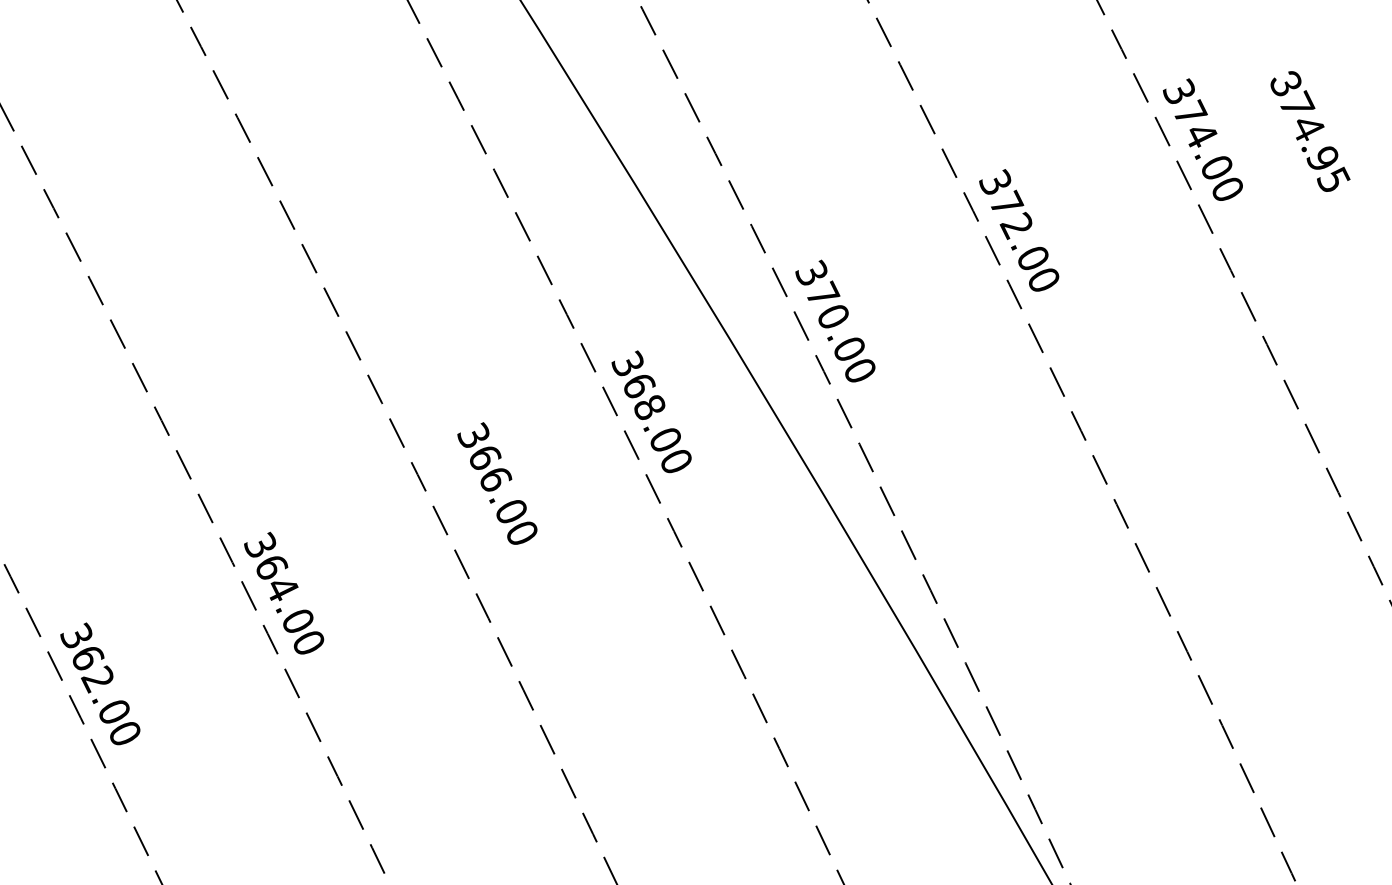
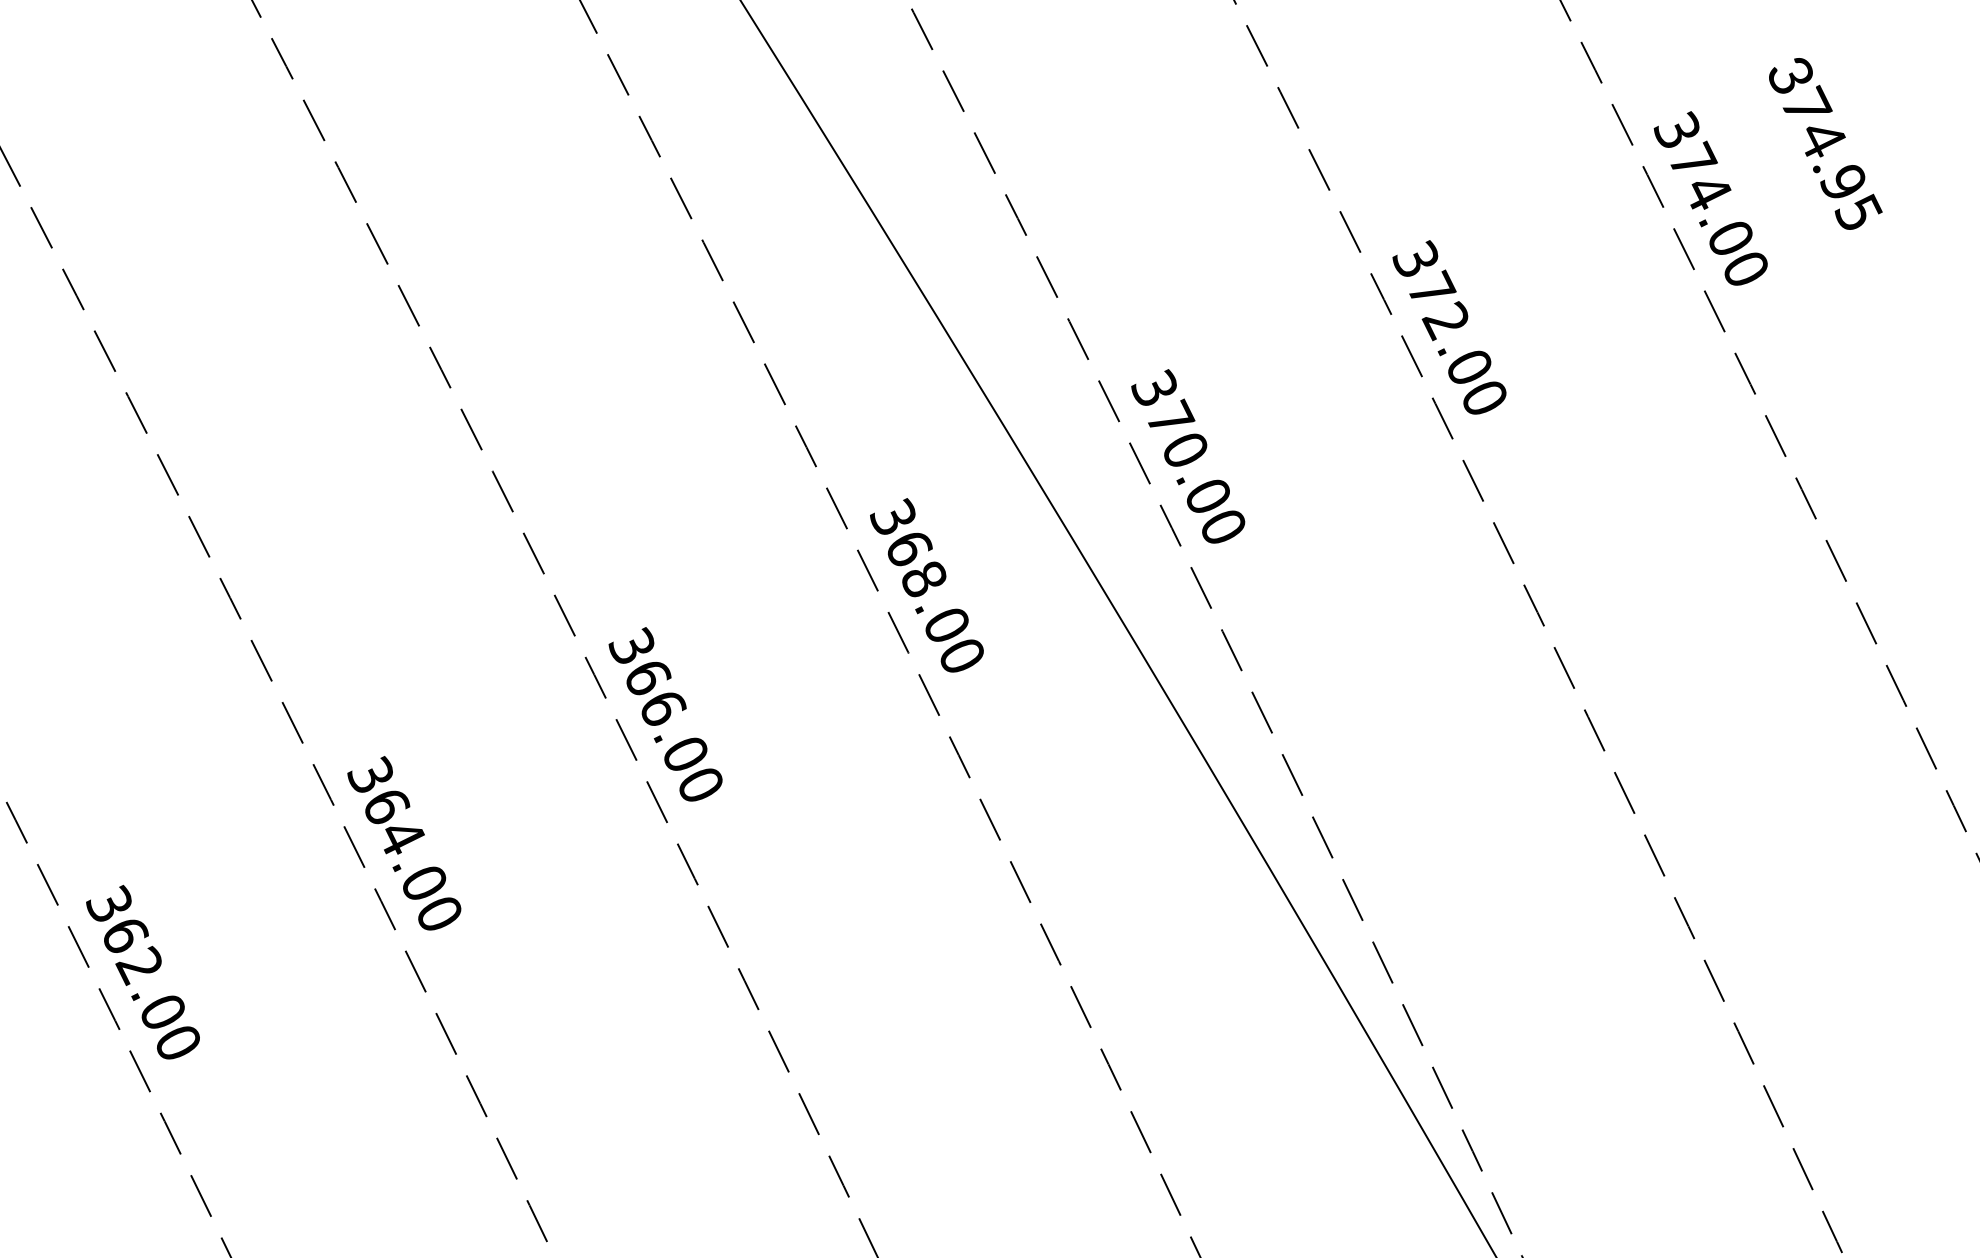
text: (1310, 131) -> (1825, 143), moved
text: (497, 483) -> (665, 714), moved

